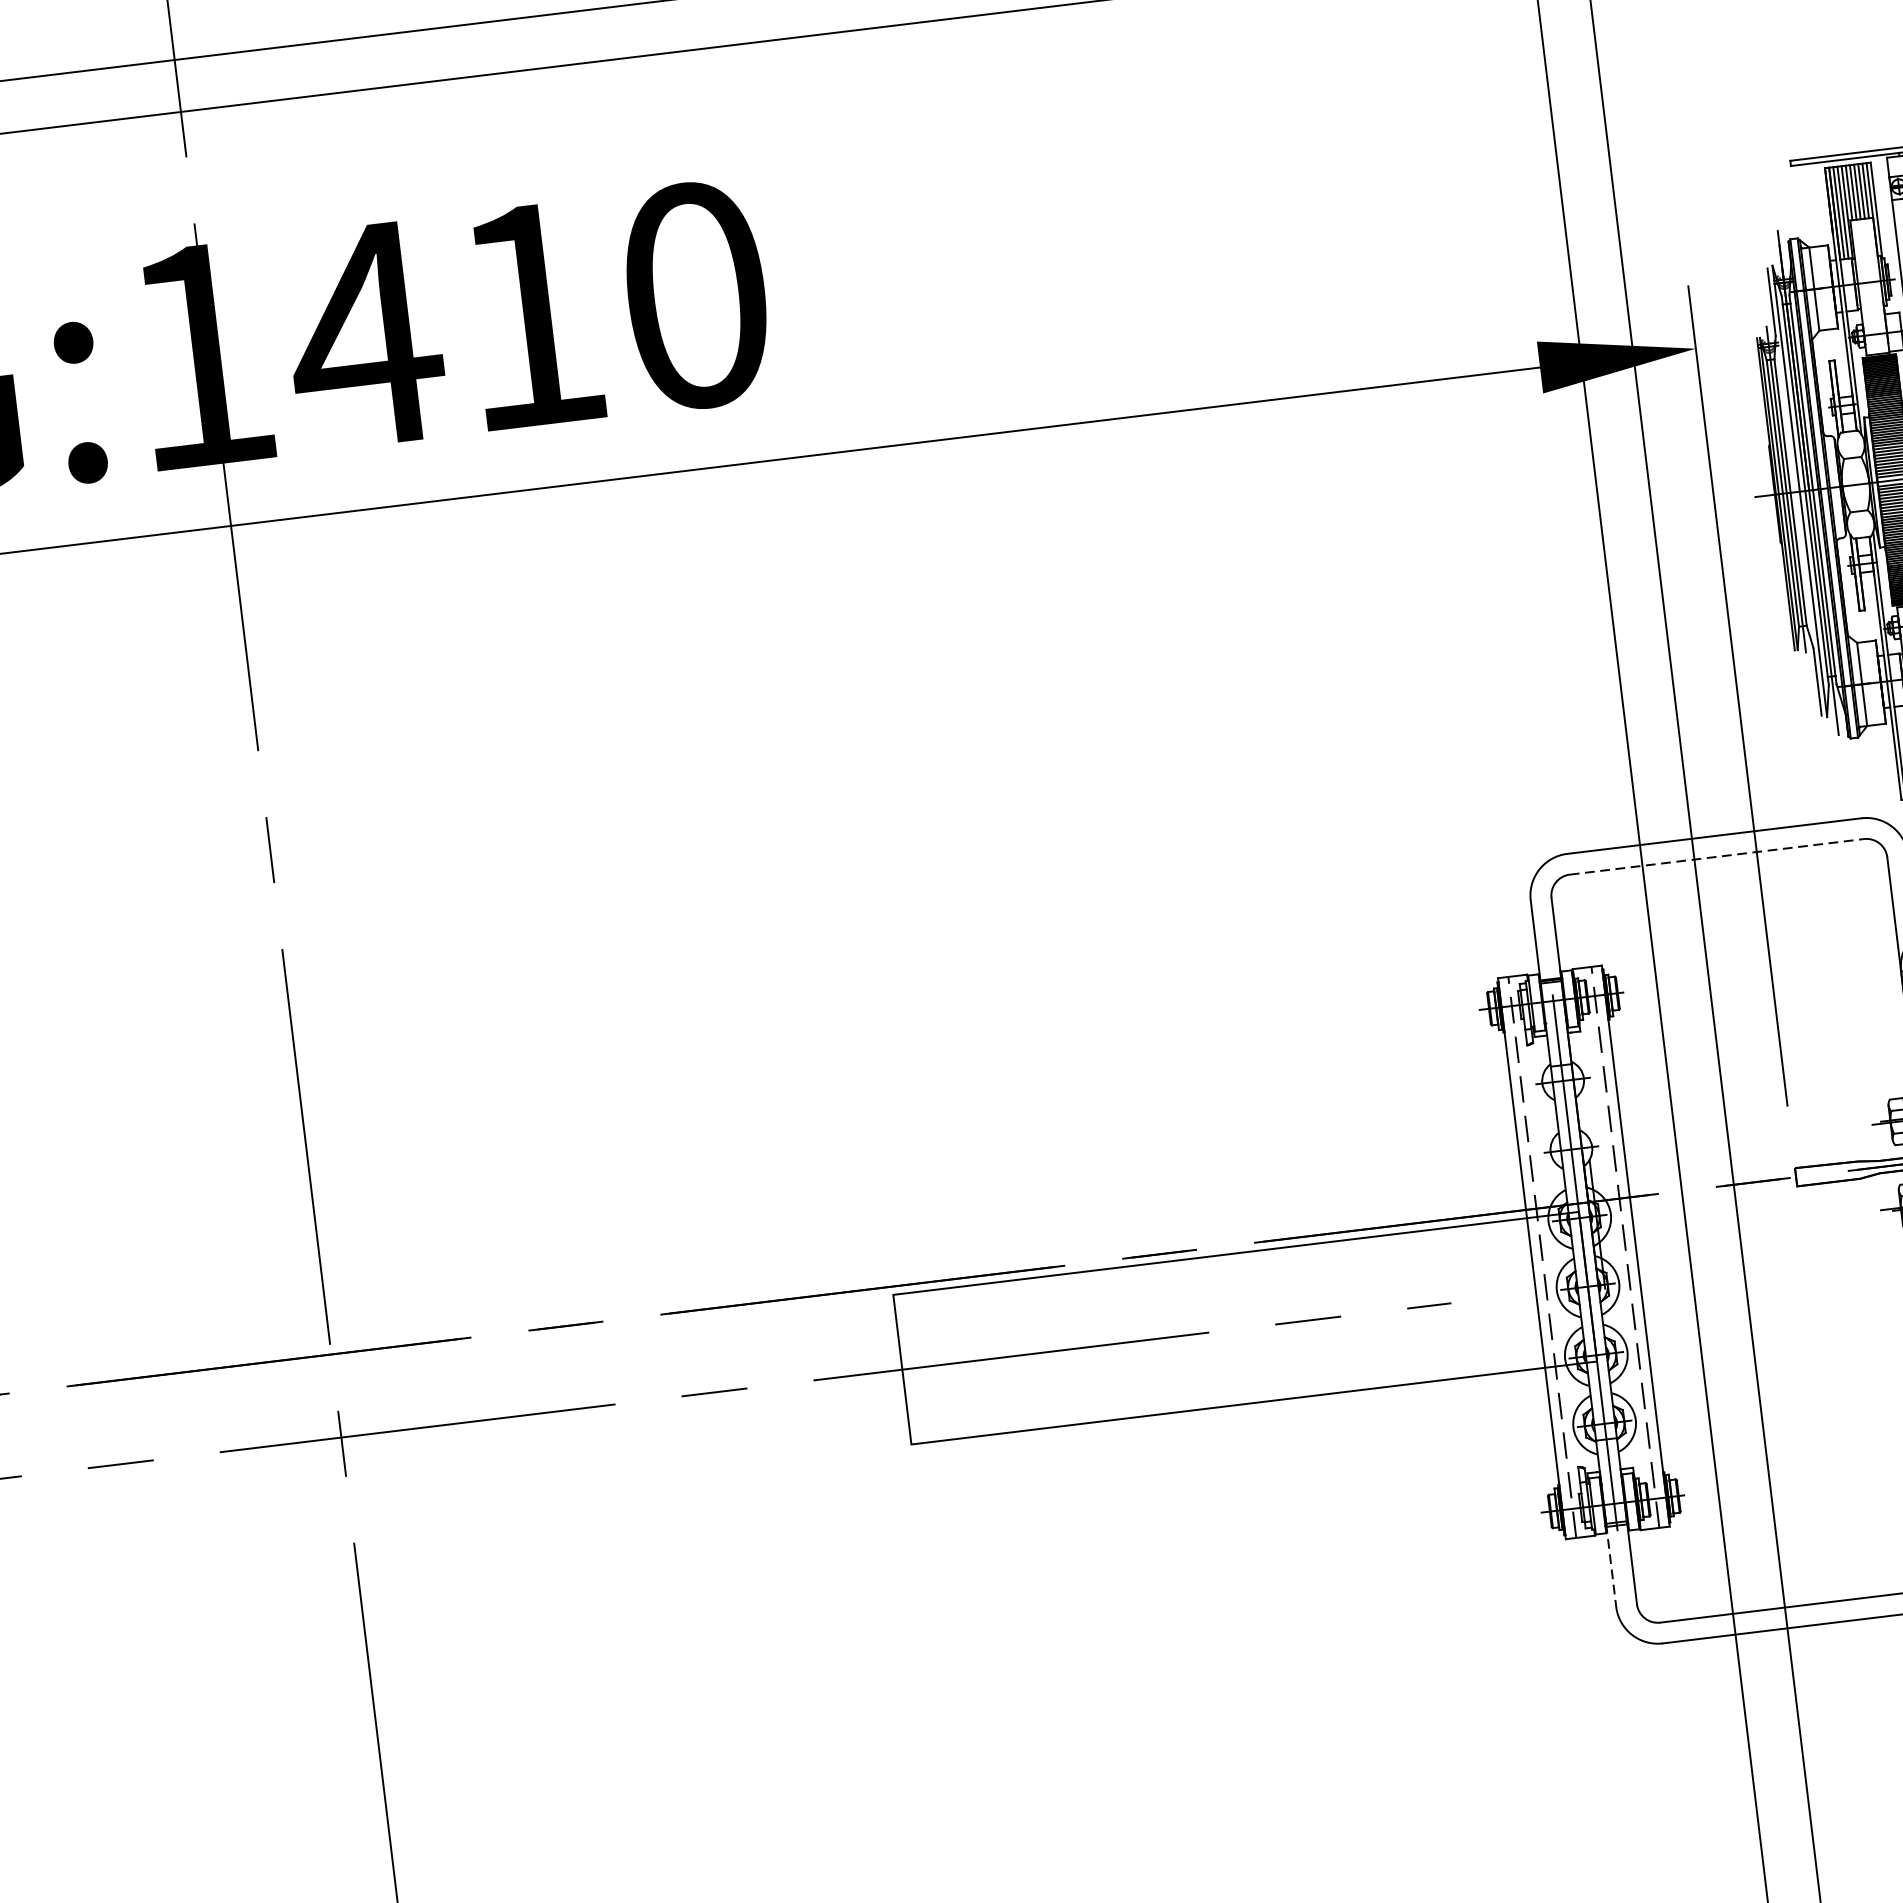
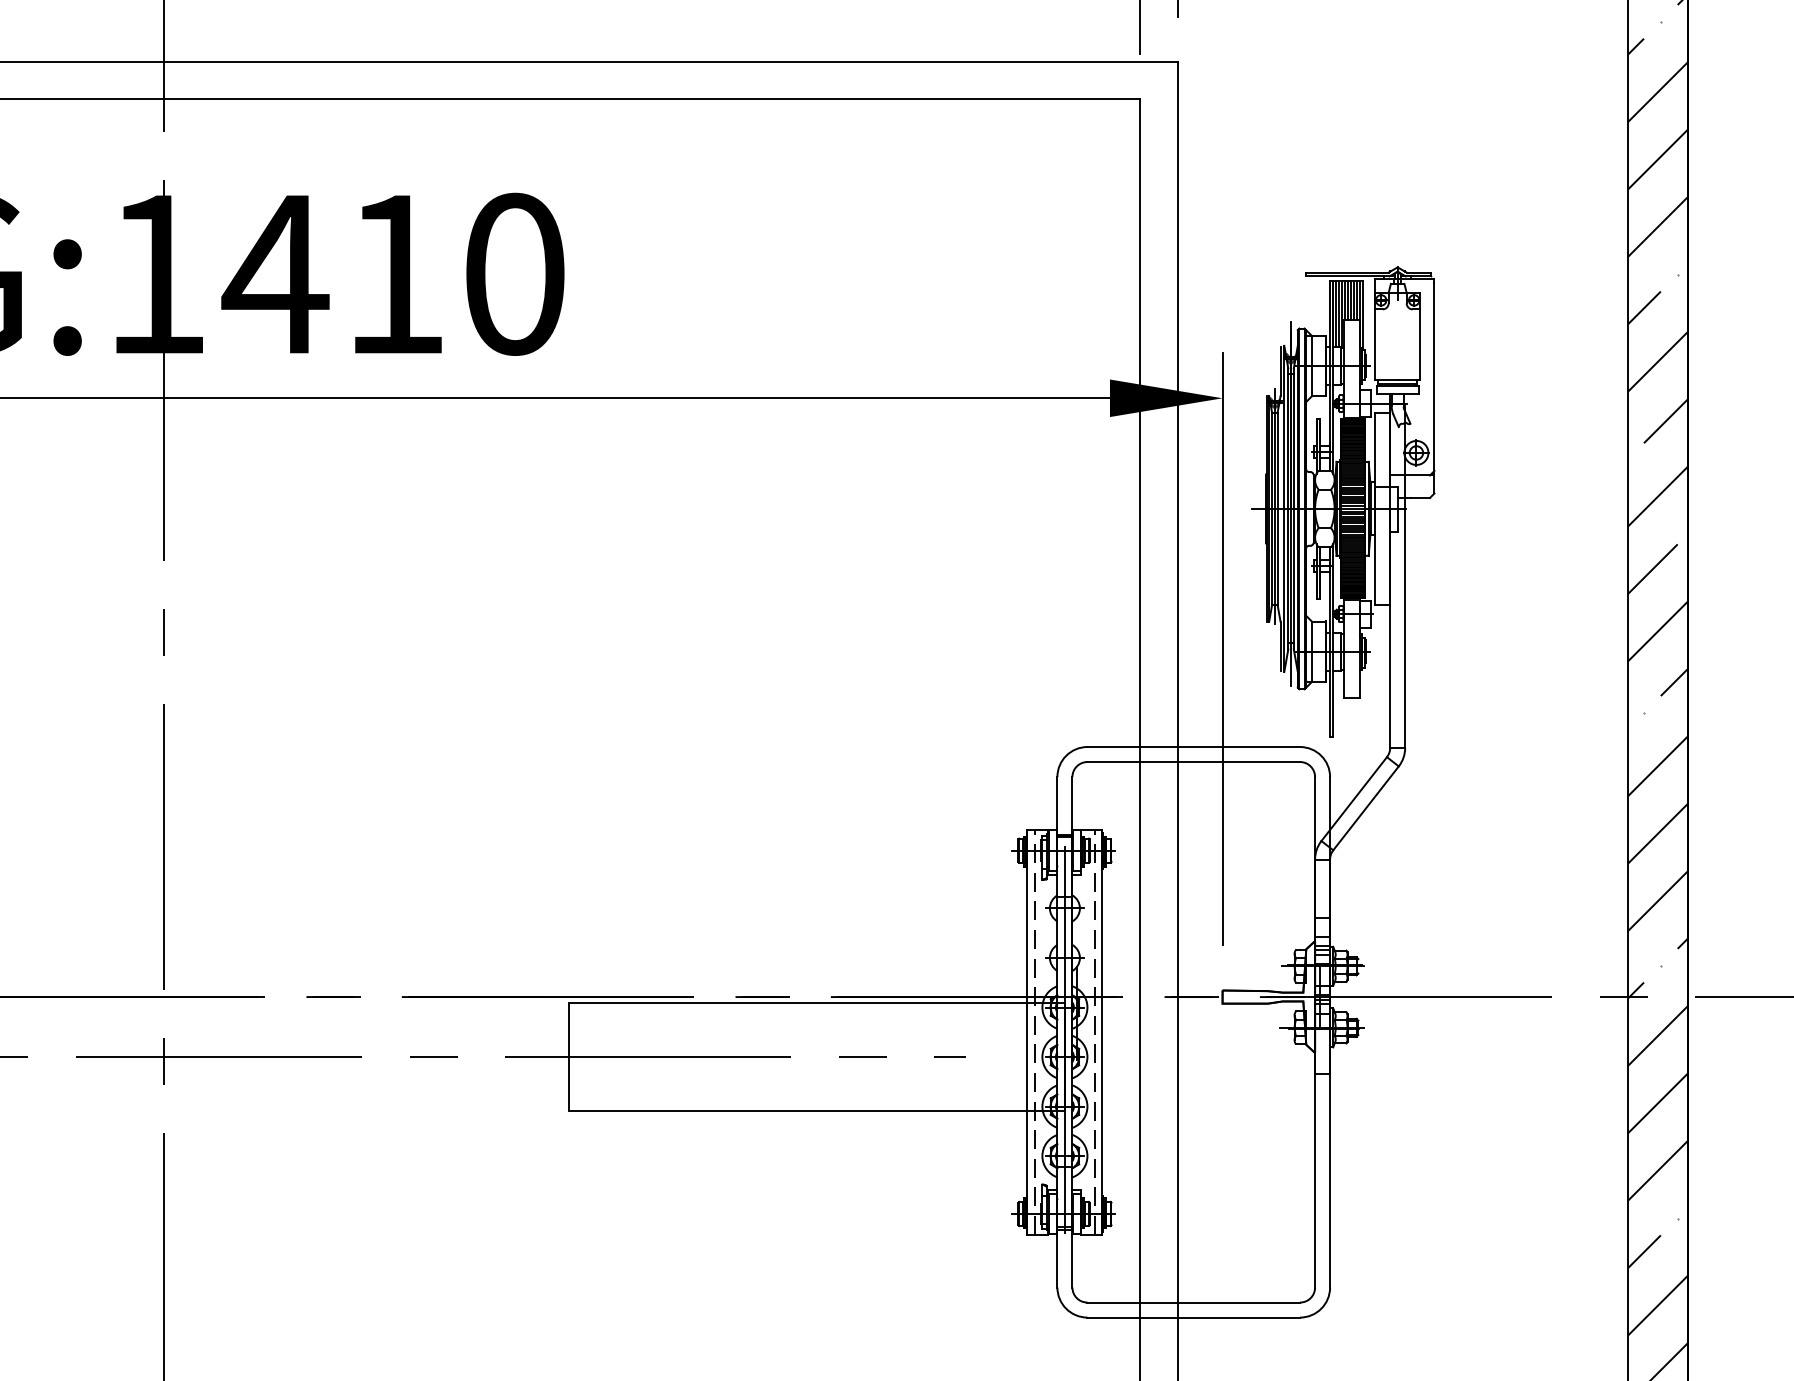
line: (1717, 857) -> (1194, 762), dashed -> solid
line: (1611, 1566) -> (1057, 1258), dashed -> solid

